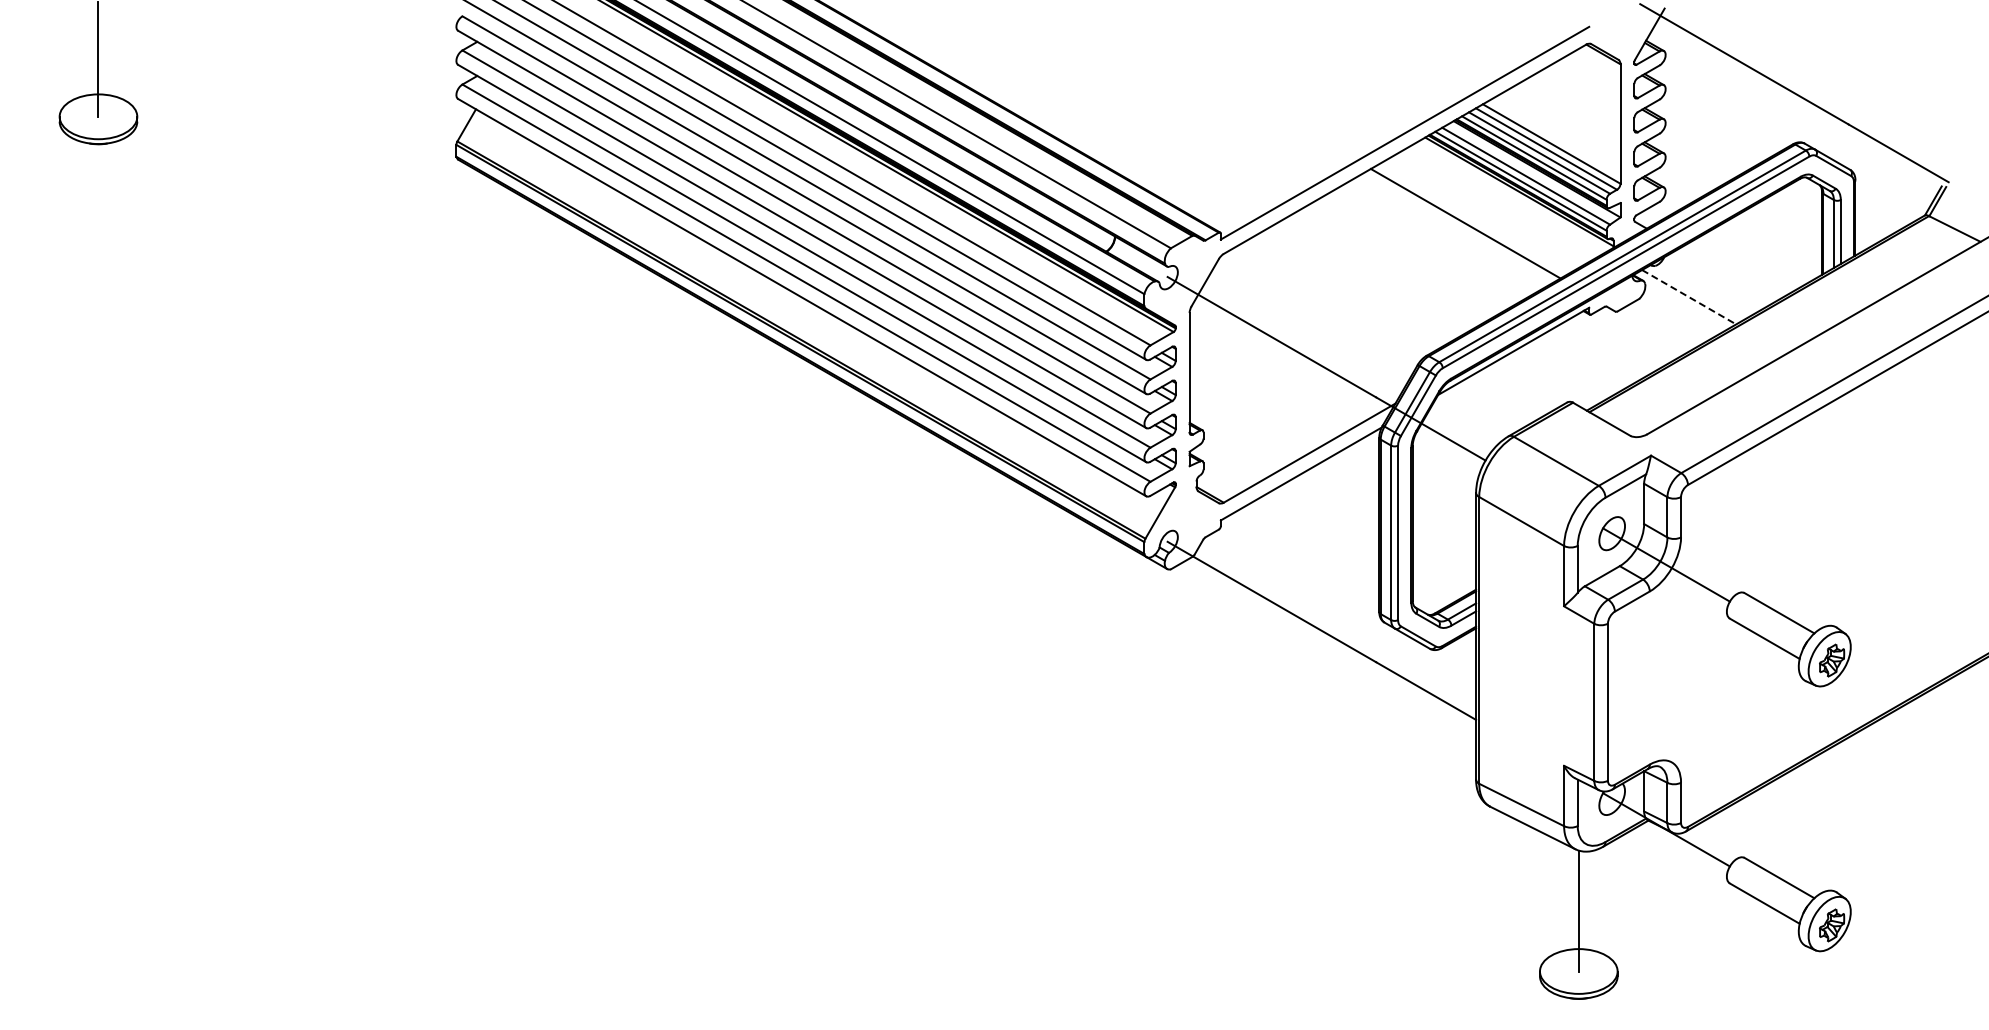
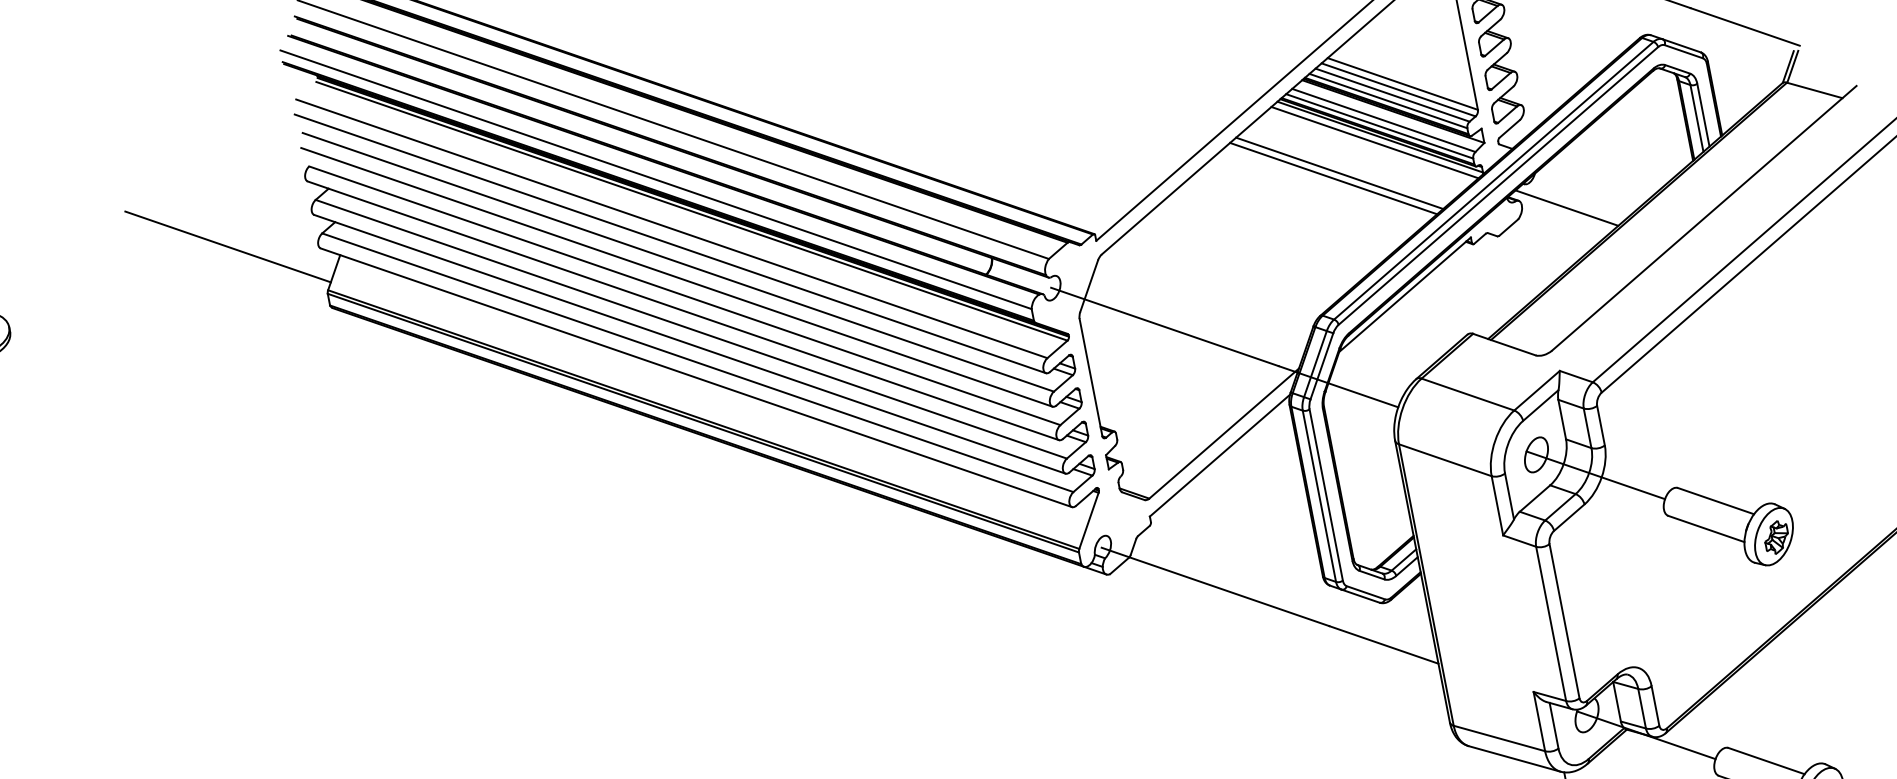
line: (367, 79) -> (228, 246), added
line: (1513, 196) -> (1375, 142), added
line: (1472, 219) -> (1339, 173), added
line: (1689, 297) -> (1567, 208), dashed -> solid

